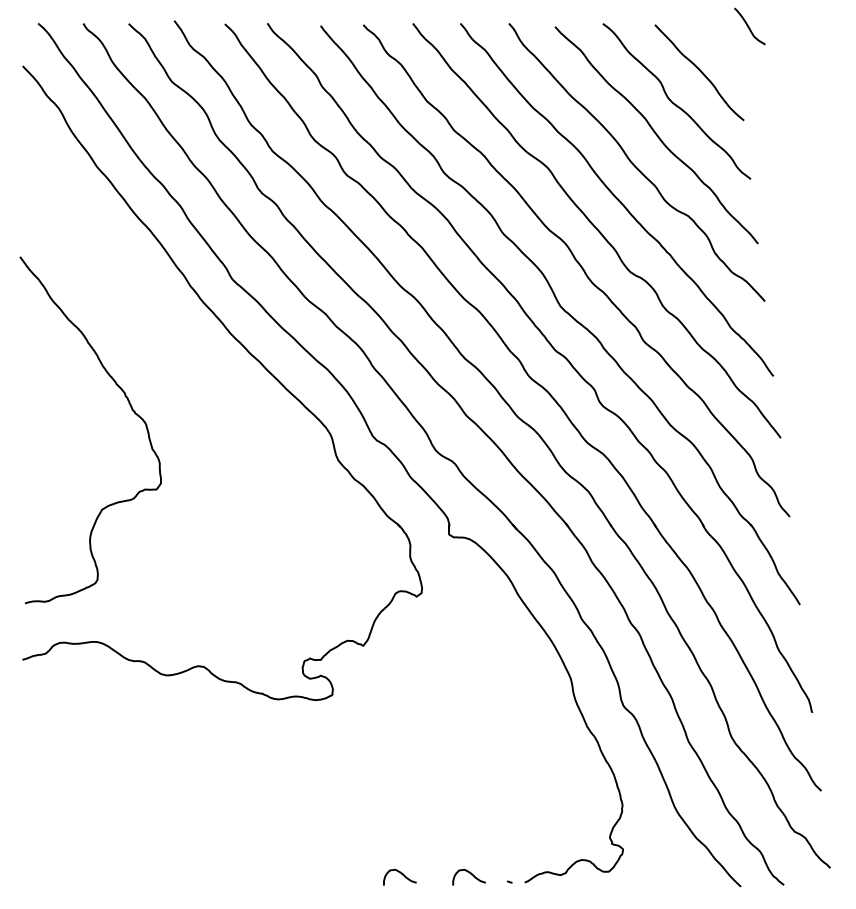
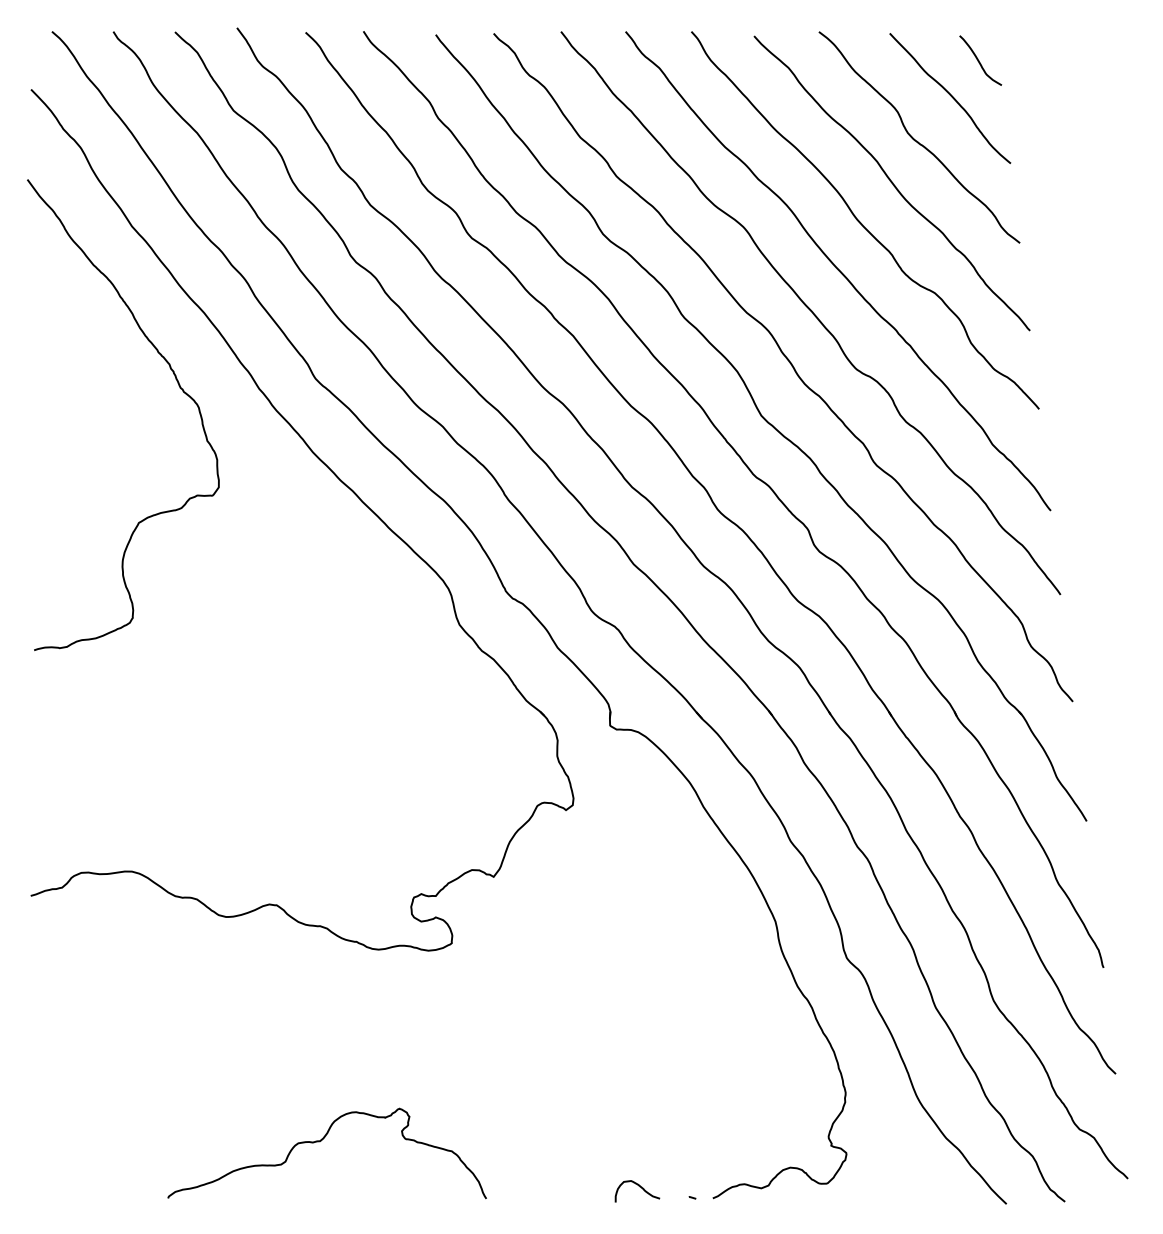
curve: (749, 26) -> (979, 60), moved
curve: (132, 410) -> (179, 388), moved
curve: (236, 840) -> (321, 1141), added
curve: (402, 874) -> (546, 1187), removed

